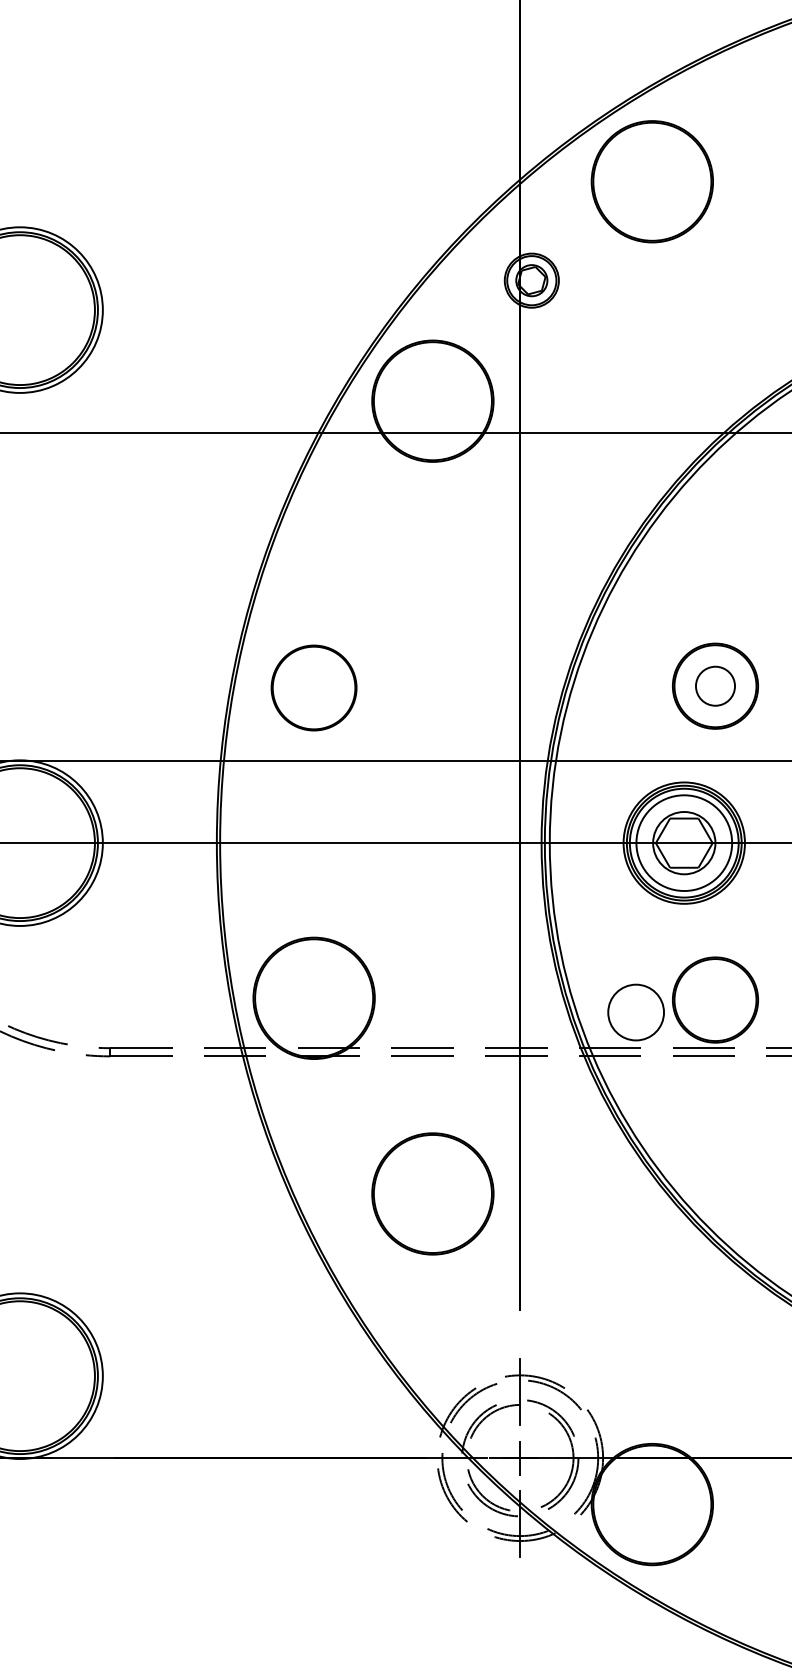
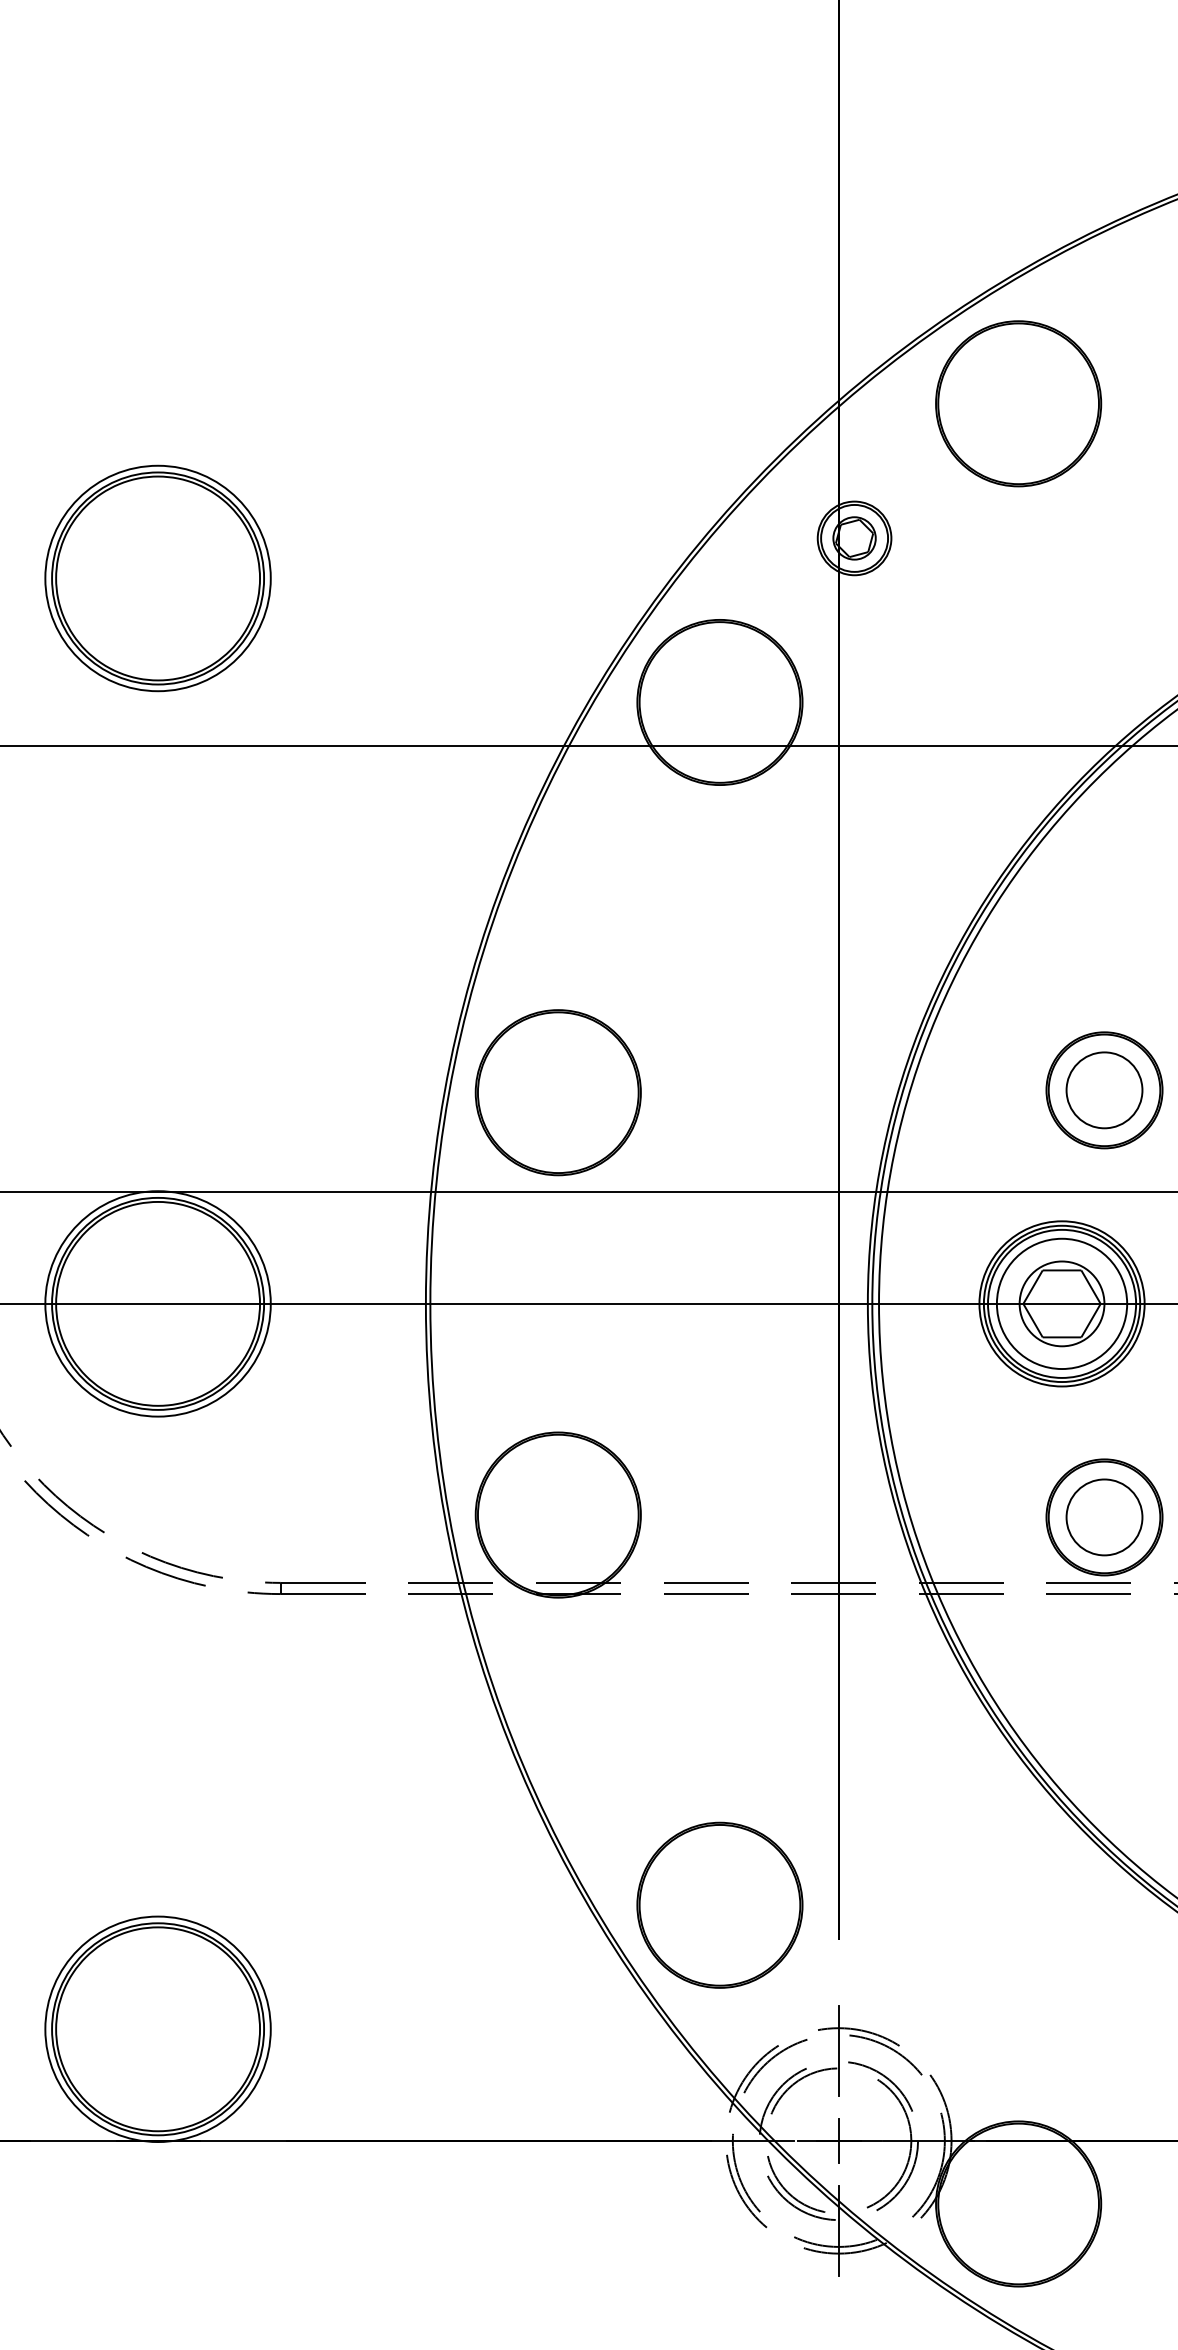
circle: (715, 686) -> (1104, 1090), size x1.43
part: (313, 687) -> (557, 1092), size x1.43
circle: (636, 1012) -> (1104, 1517), moved
part: (432, 1193) -> (719, 1904), moved

